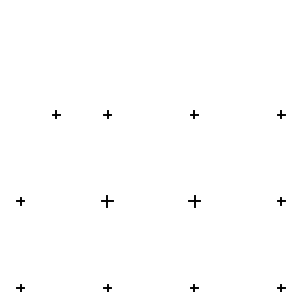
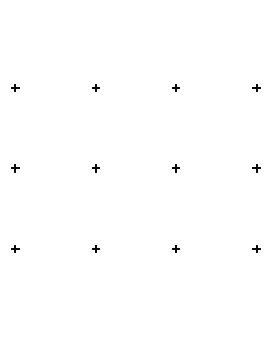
part: (56, 114) -> (15, 87), moved
part: (107, 201) -> (95, 168), size x0.62
part: (193, 201) -> (175, 168), size x0.62

